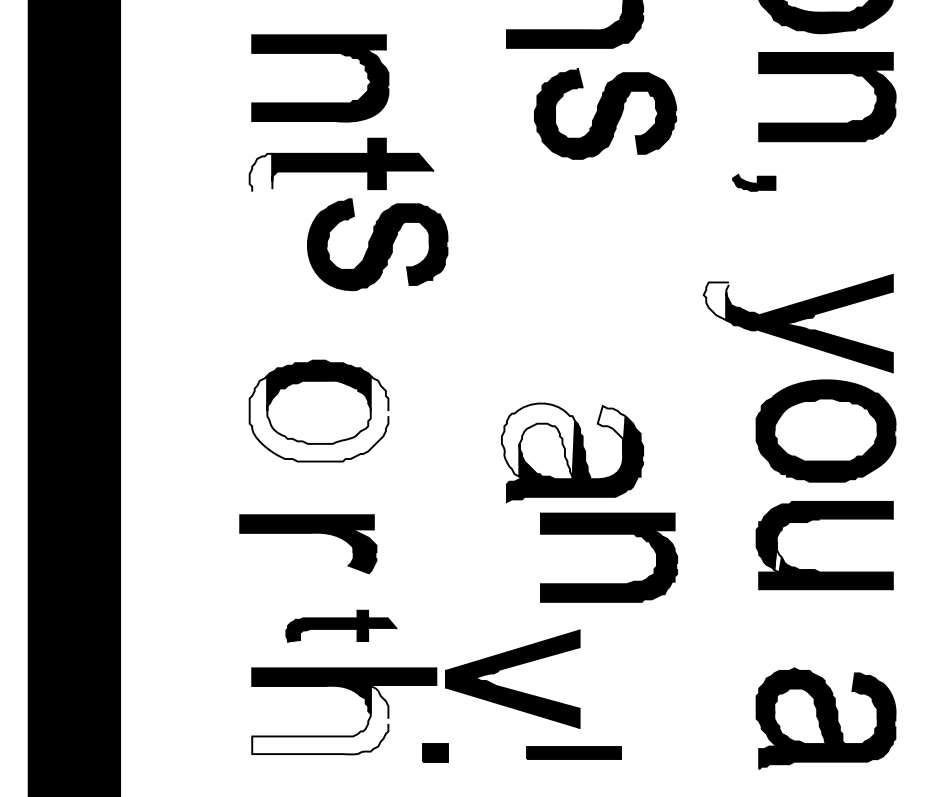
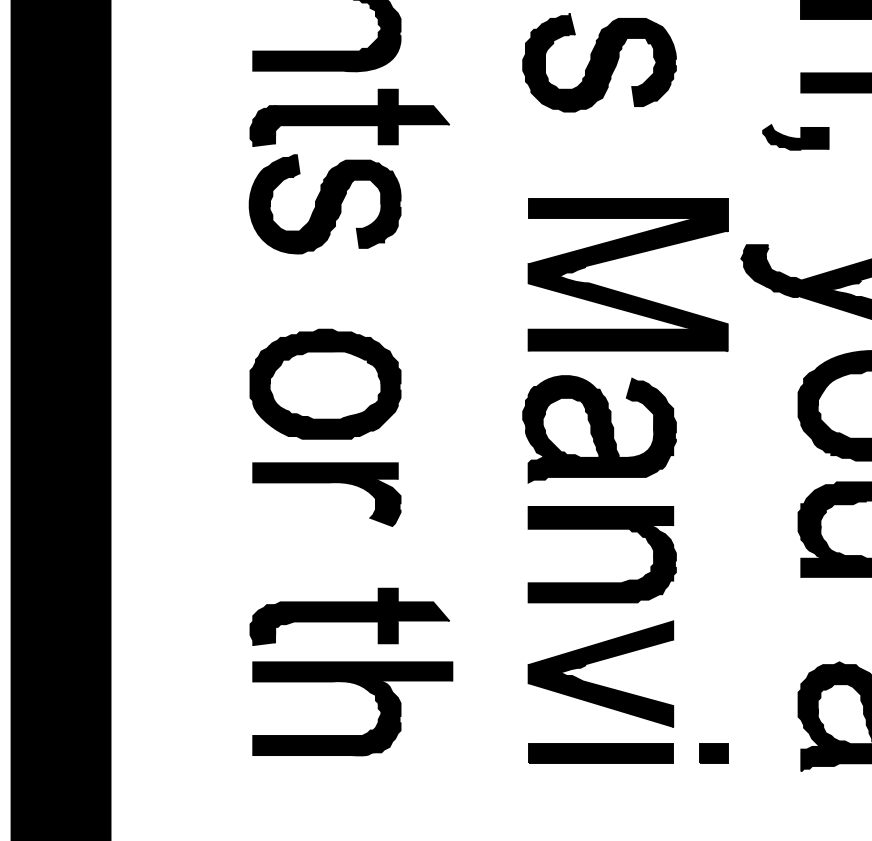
part: (605, 113) -> (599, 62), moved
fill: (260, 172) -> (262, 126), added
part: (754, 182) -> (796, 137), size x1.43
part: (377, 244) -> (324, 204), moved
fill: (715, 301) -> (754, 265), added
part: (596, 326) -> (625, 292), added
fill: (318, 418) -> (324, 392), added
fill: (611, 429) -> (641, 404), added
fill: (538, 441) -> (562, 417), added
part: (308, 533) -> (327, 483), moved
part: (608, 534) -> (601, 529), moved
fill: (777, 557) -> (821, 542), added
part: (341, 626) -> (349, 617), size x1.67
part: (510, 688) -> (598, 684), moved
fill: (320, 720) -> (327, 718), added
part: (435, 752) -> (714, 753), moved
part: (573, 752) -> (600, 753), size x1.43

